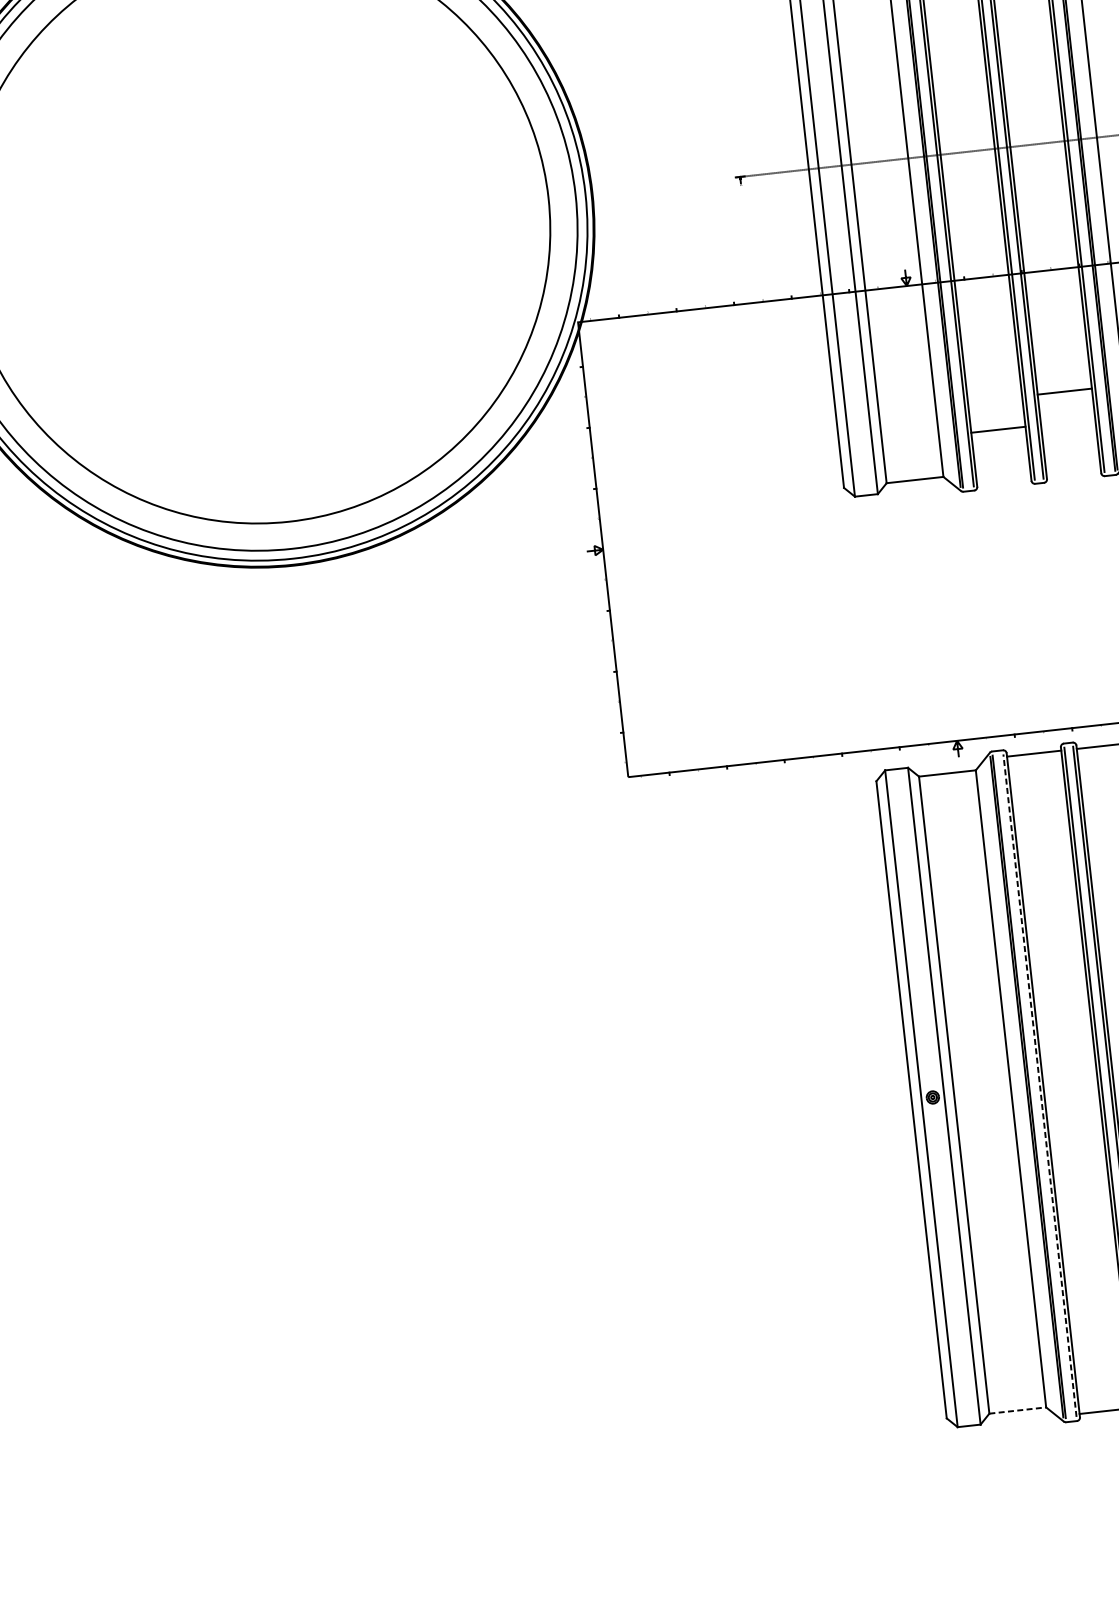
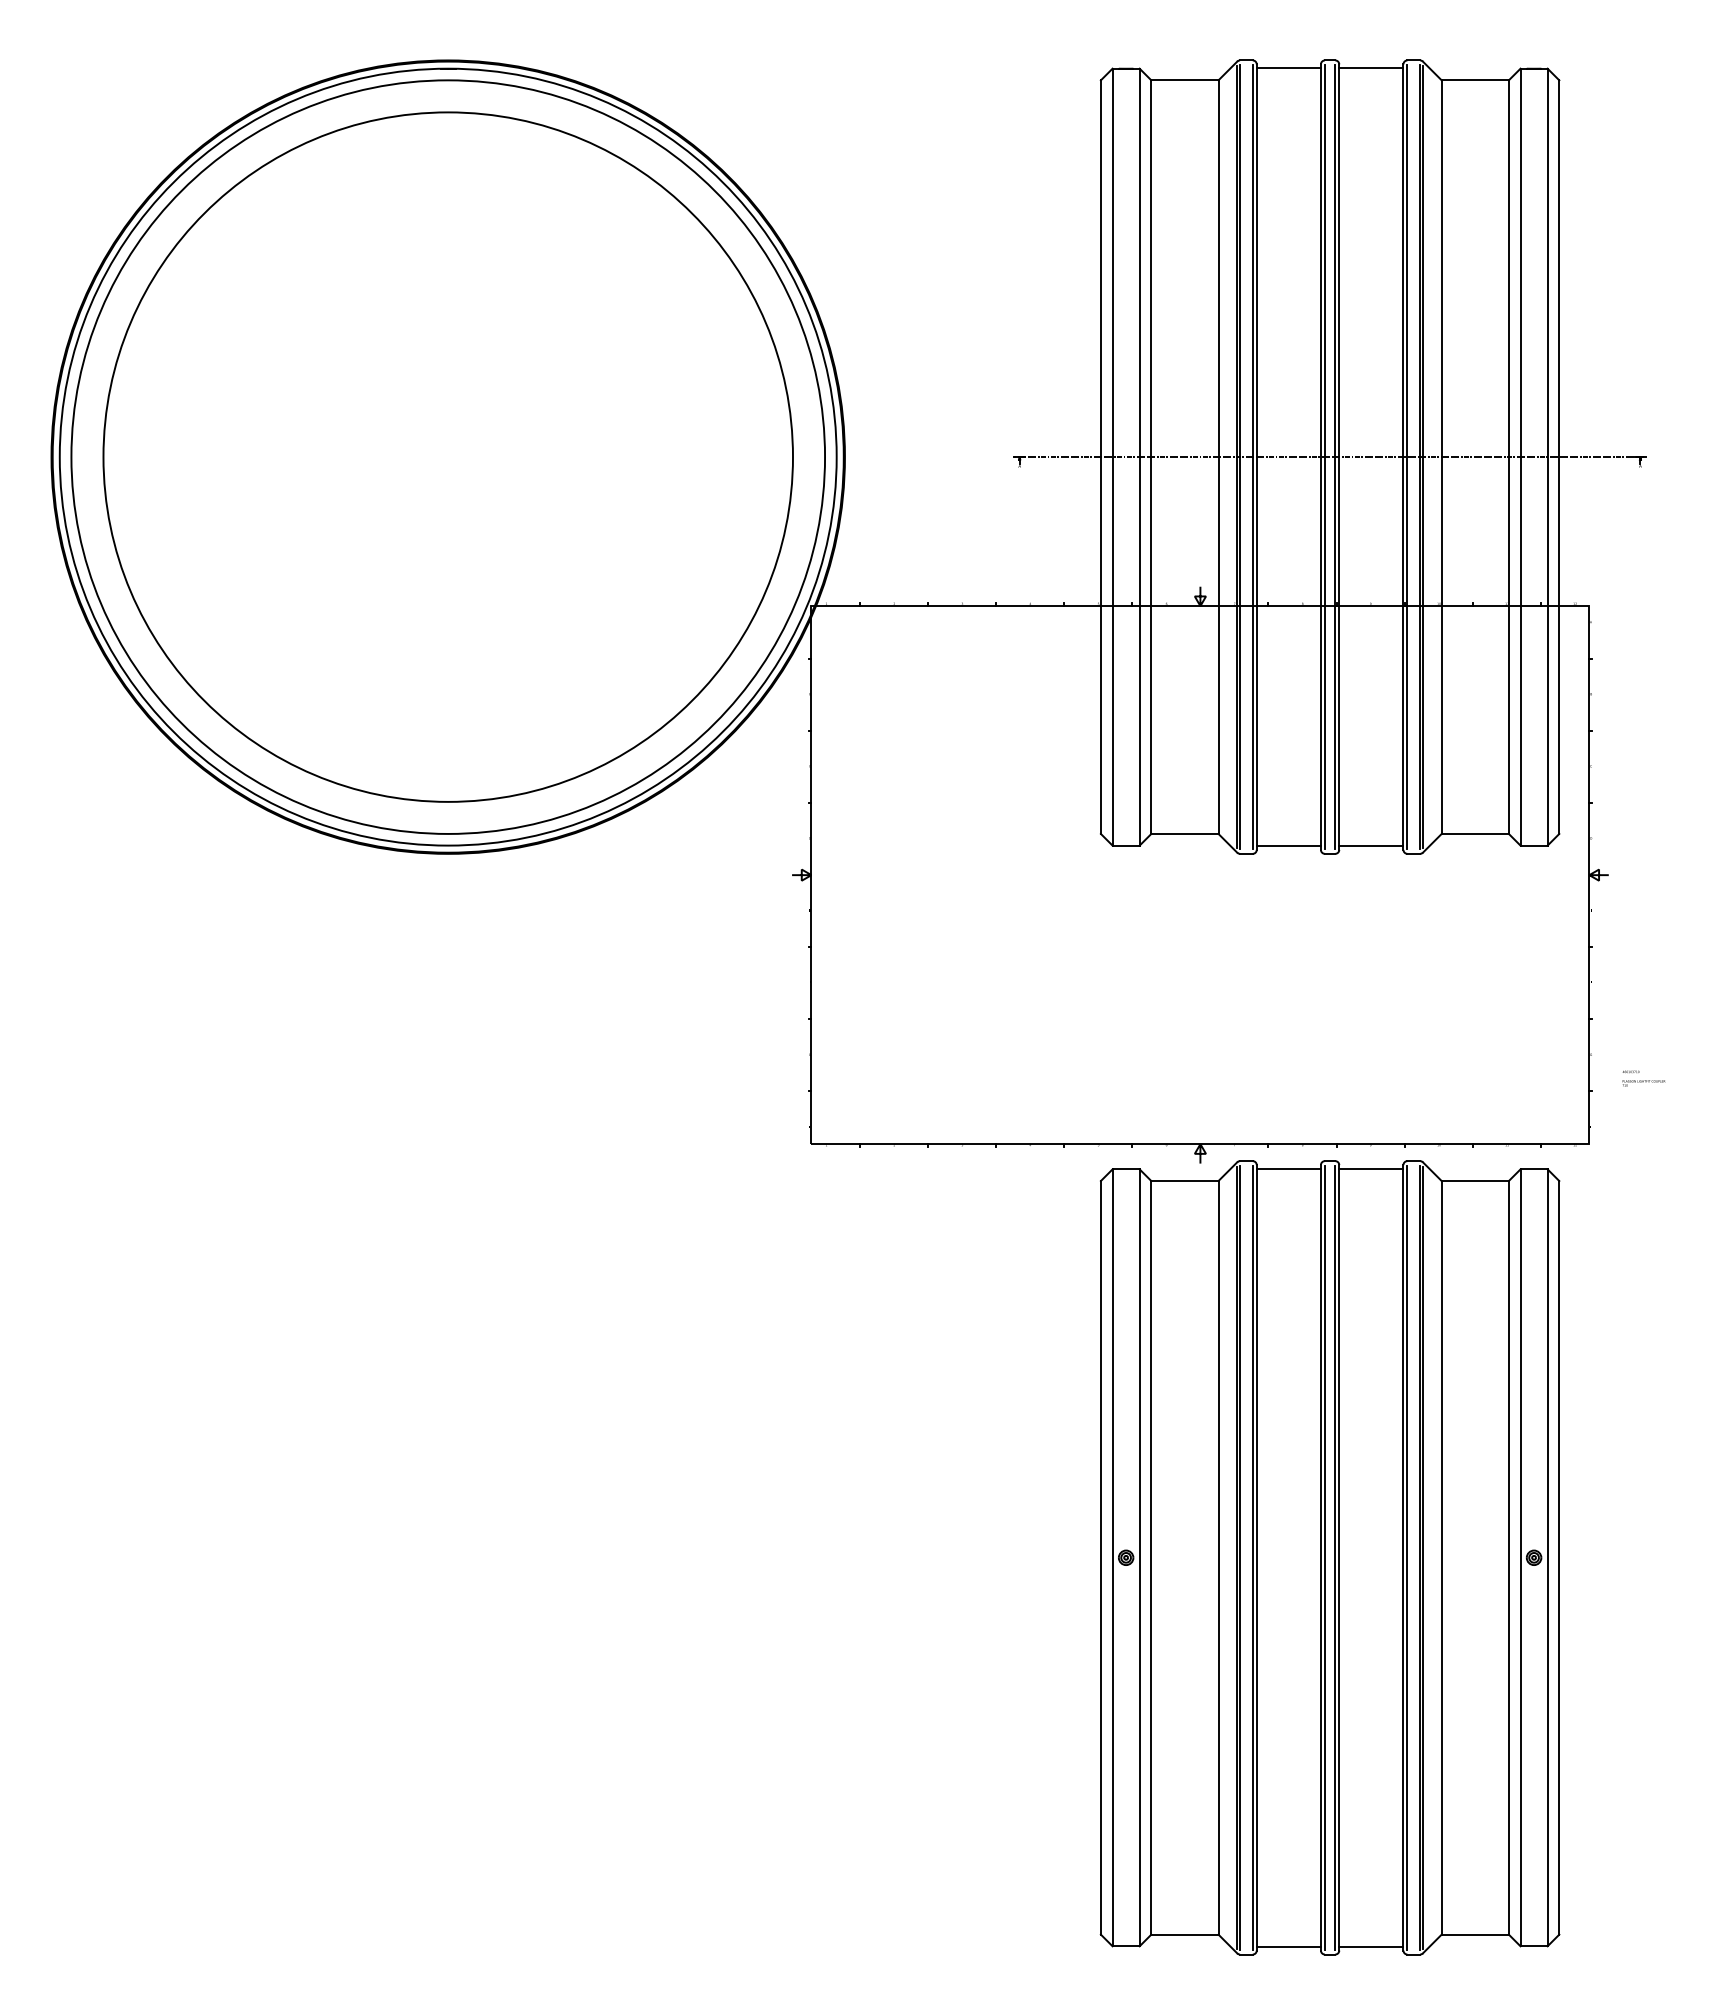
line: (1064, 391) -> (1371, 845), moved
line: (998, 429) -> (1288, 845), moved
line: (1039, 1085) -> (1252, 1557), dashed -> solid
line: (1017, 1410) -> (1184, 1934), dashed -> solid

